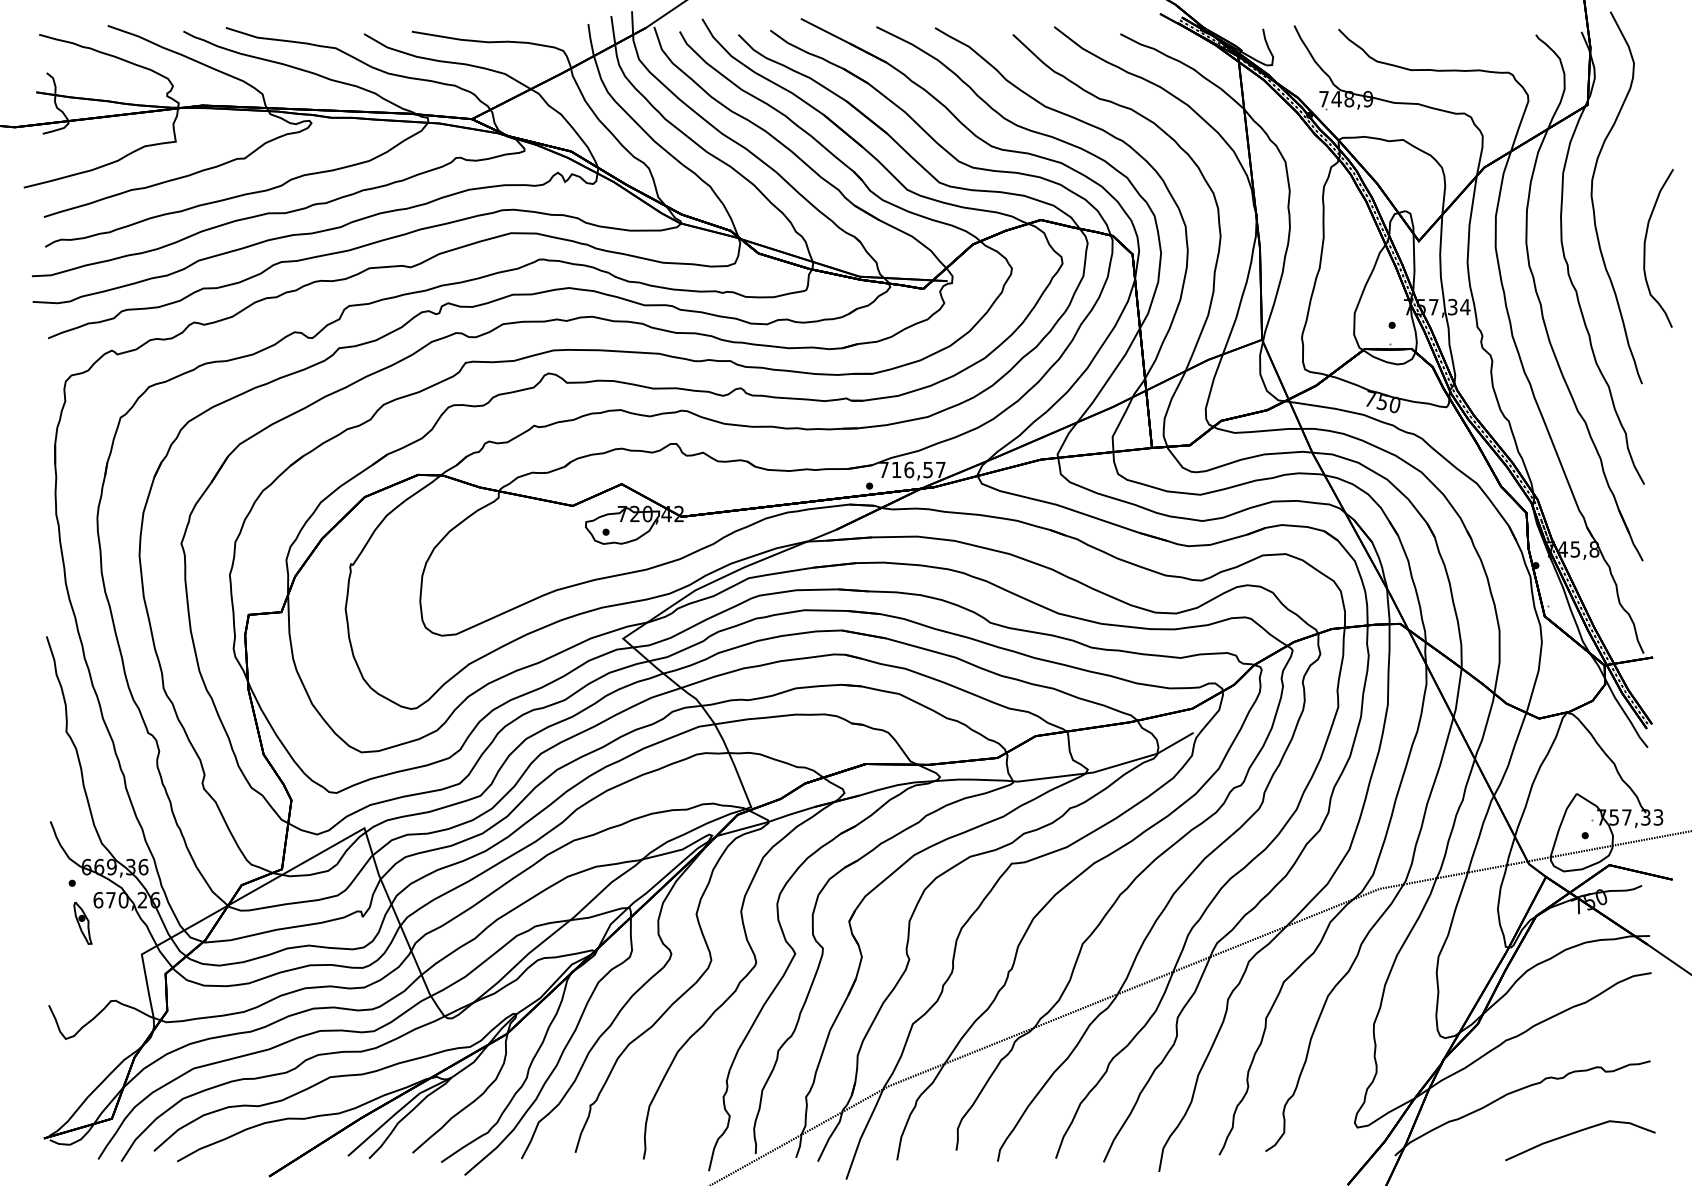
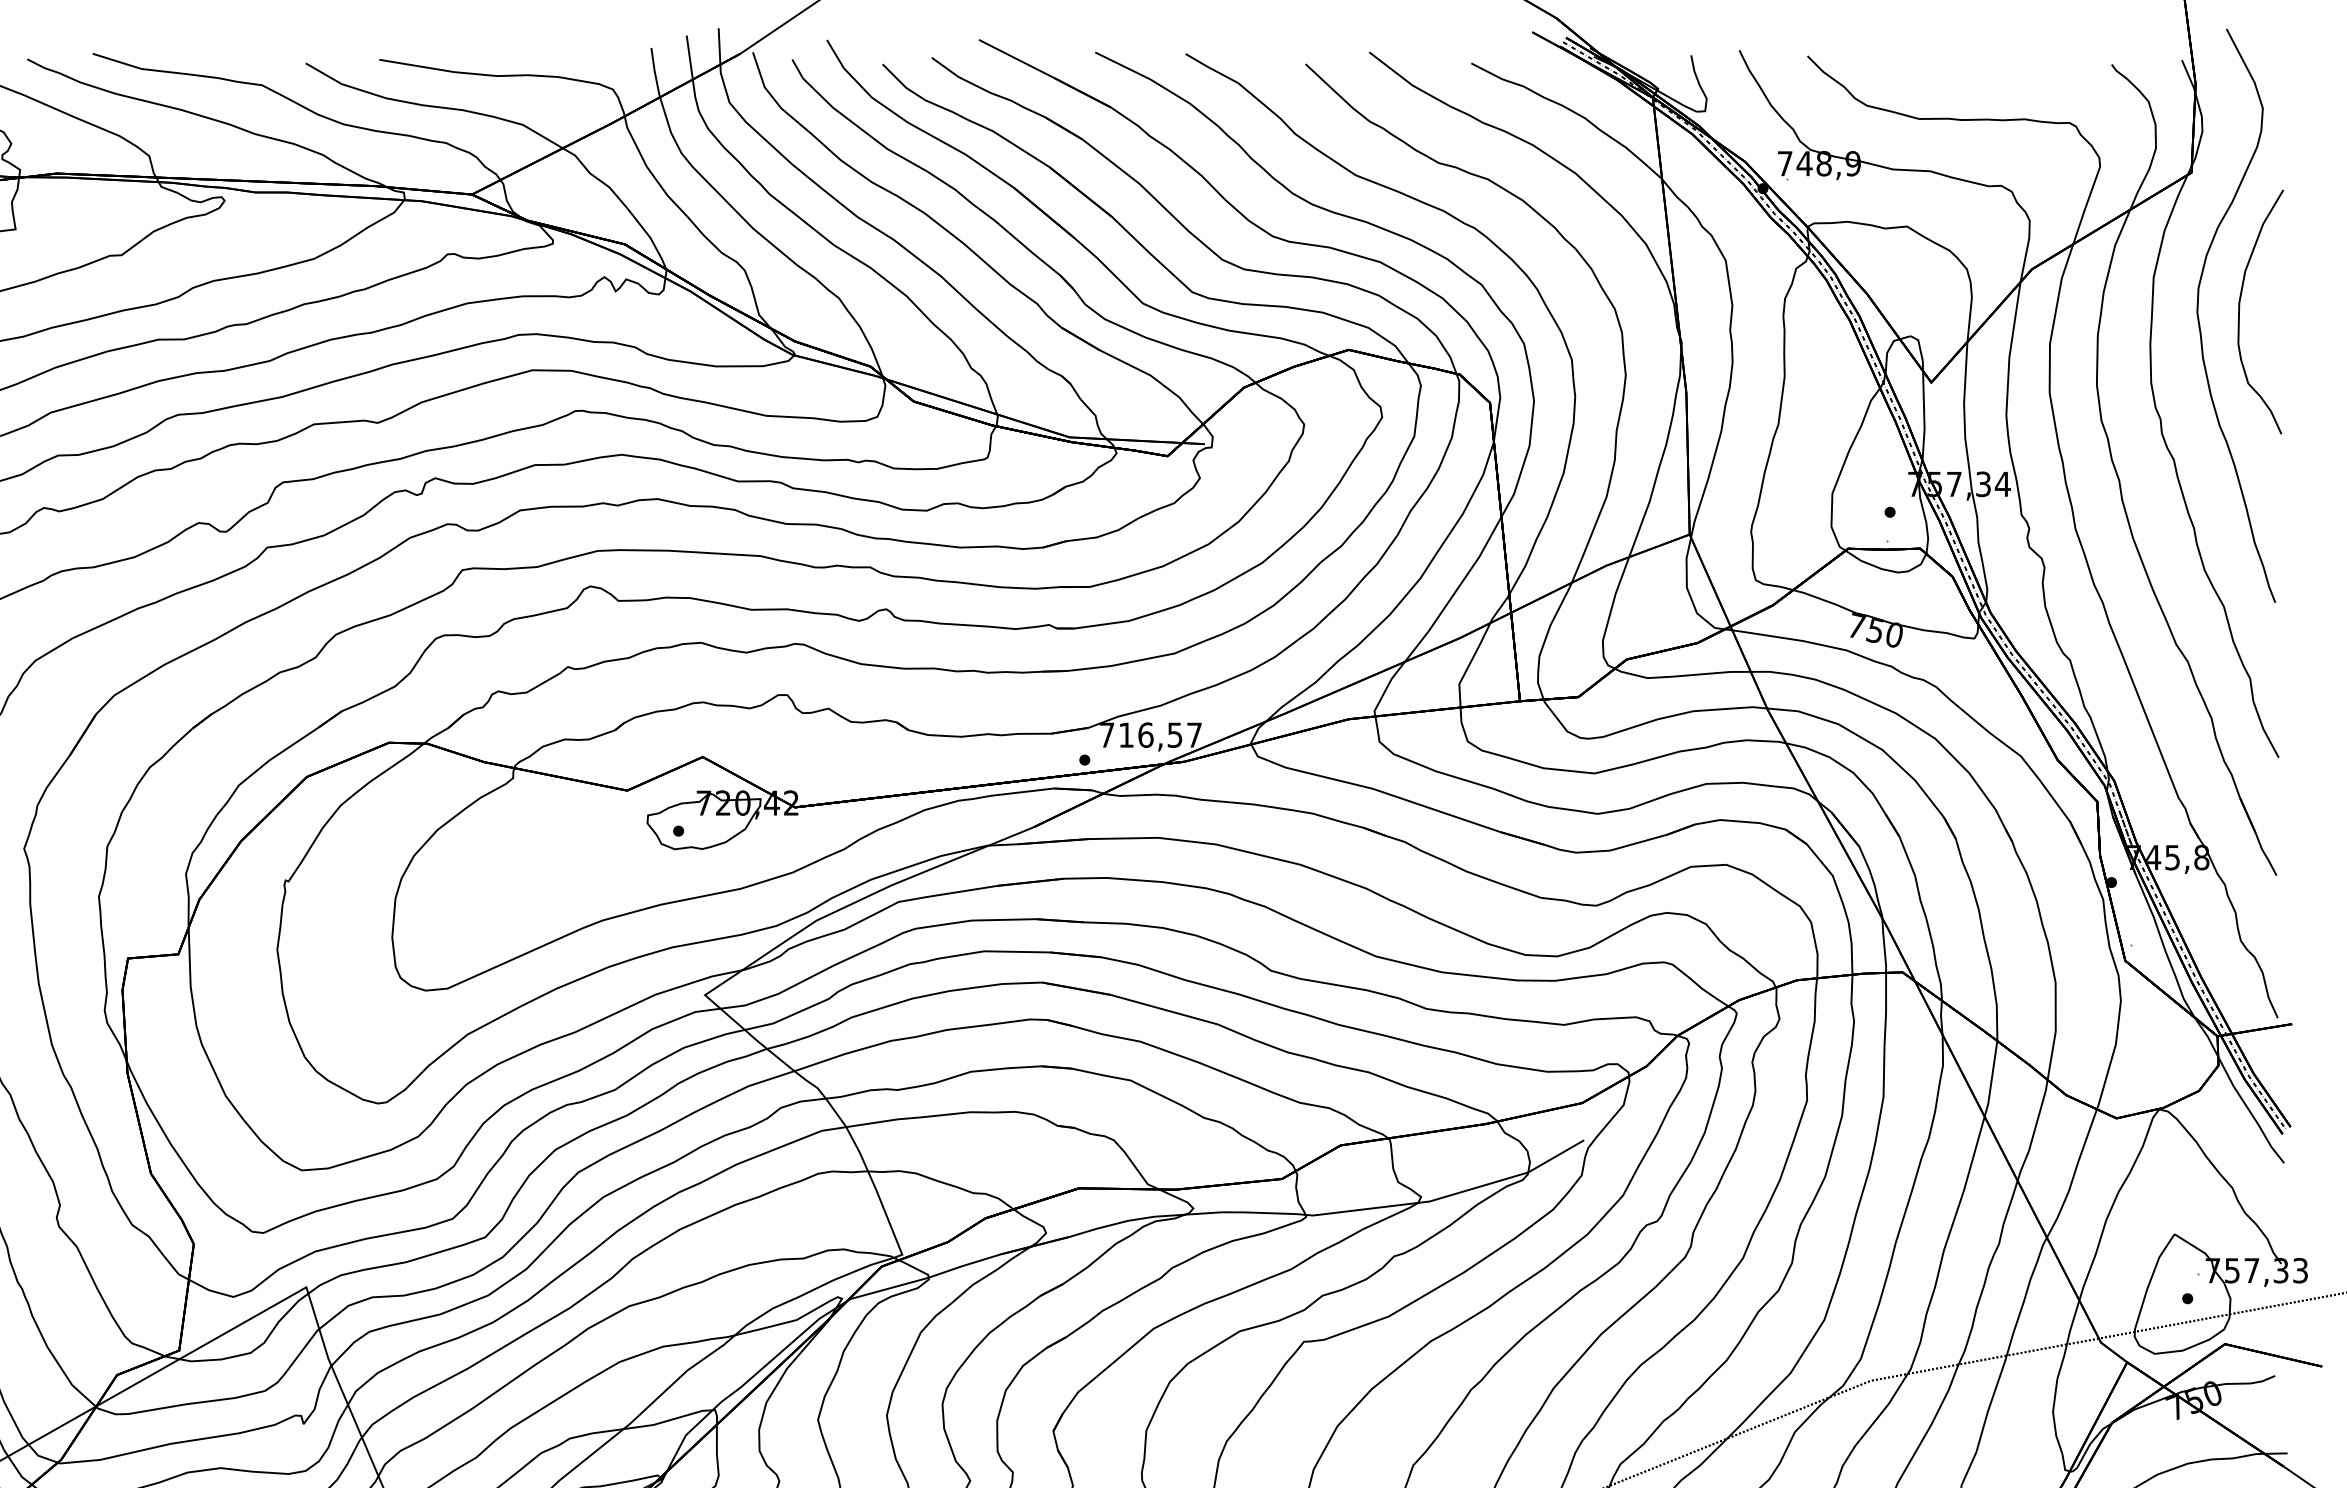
curve: (1645, 248) -> (2240, 312), moved

